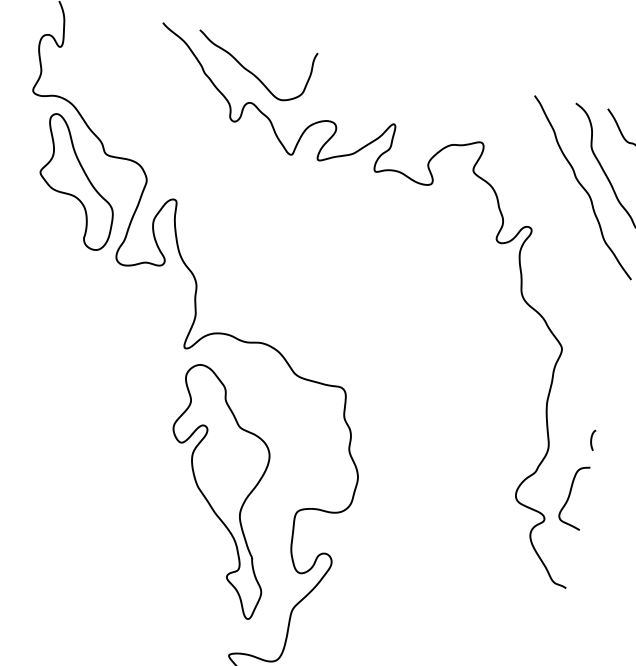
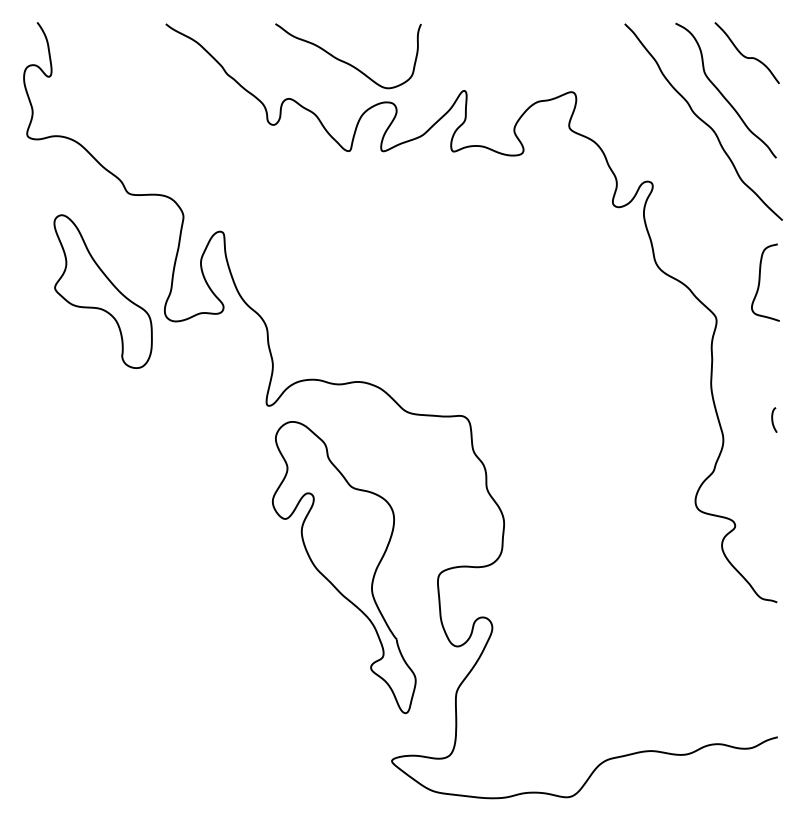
curve: (250, 71) -> (345, 61), moved
part: (78, 182) -> (102, 291), moved
curve: (570, 495) -> (760, 282), moved

